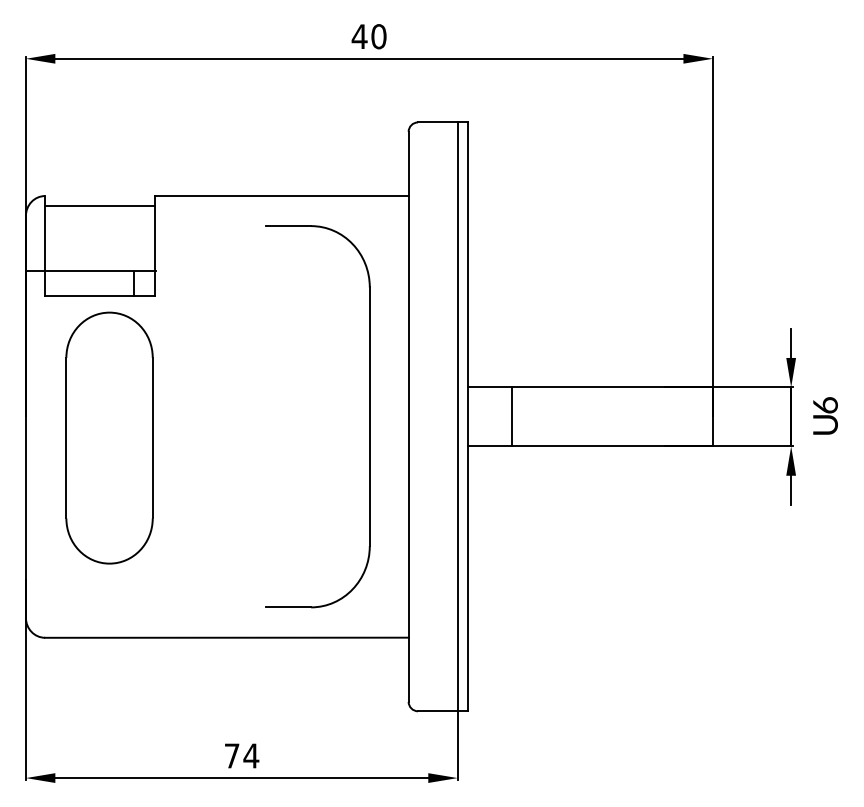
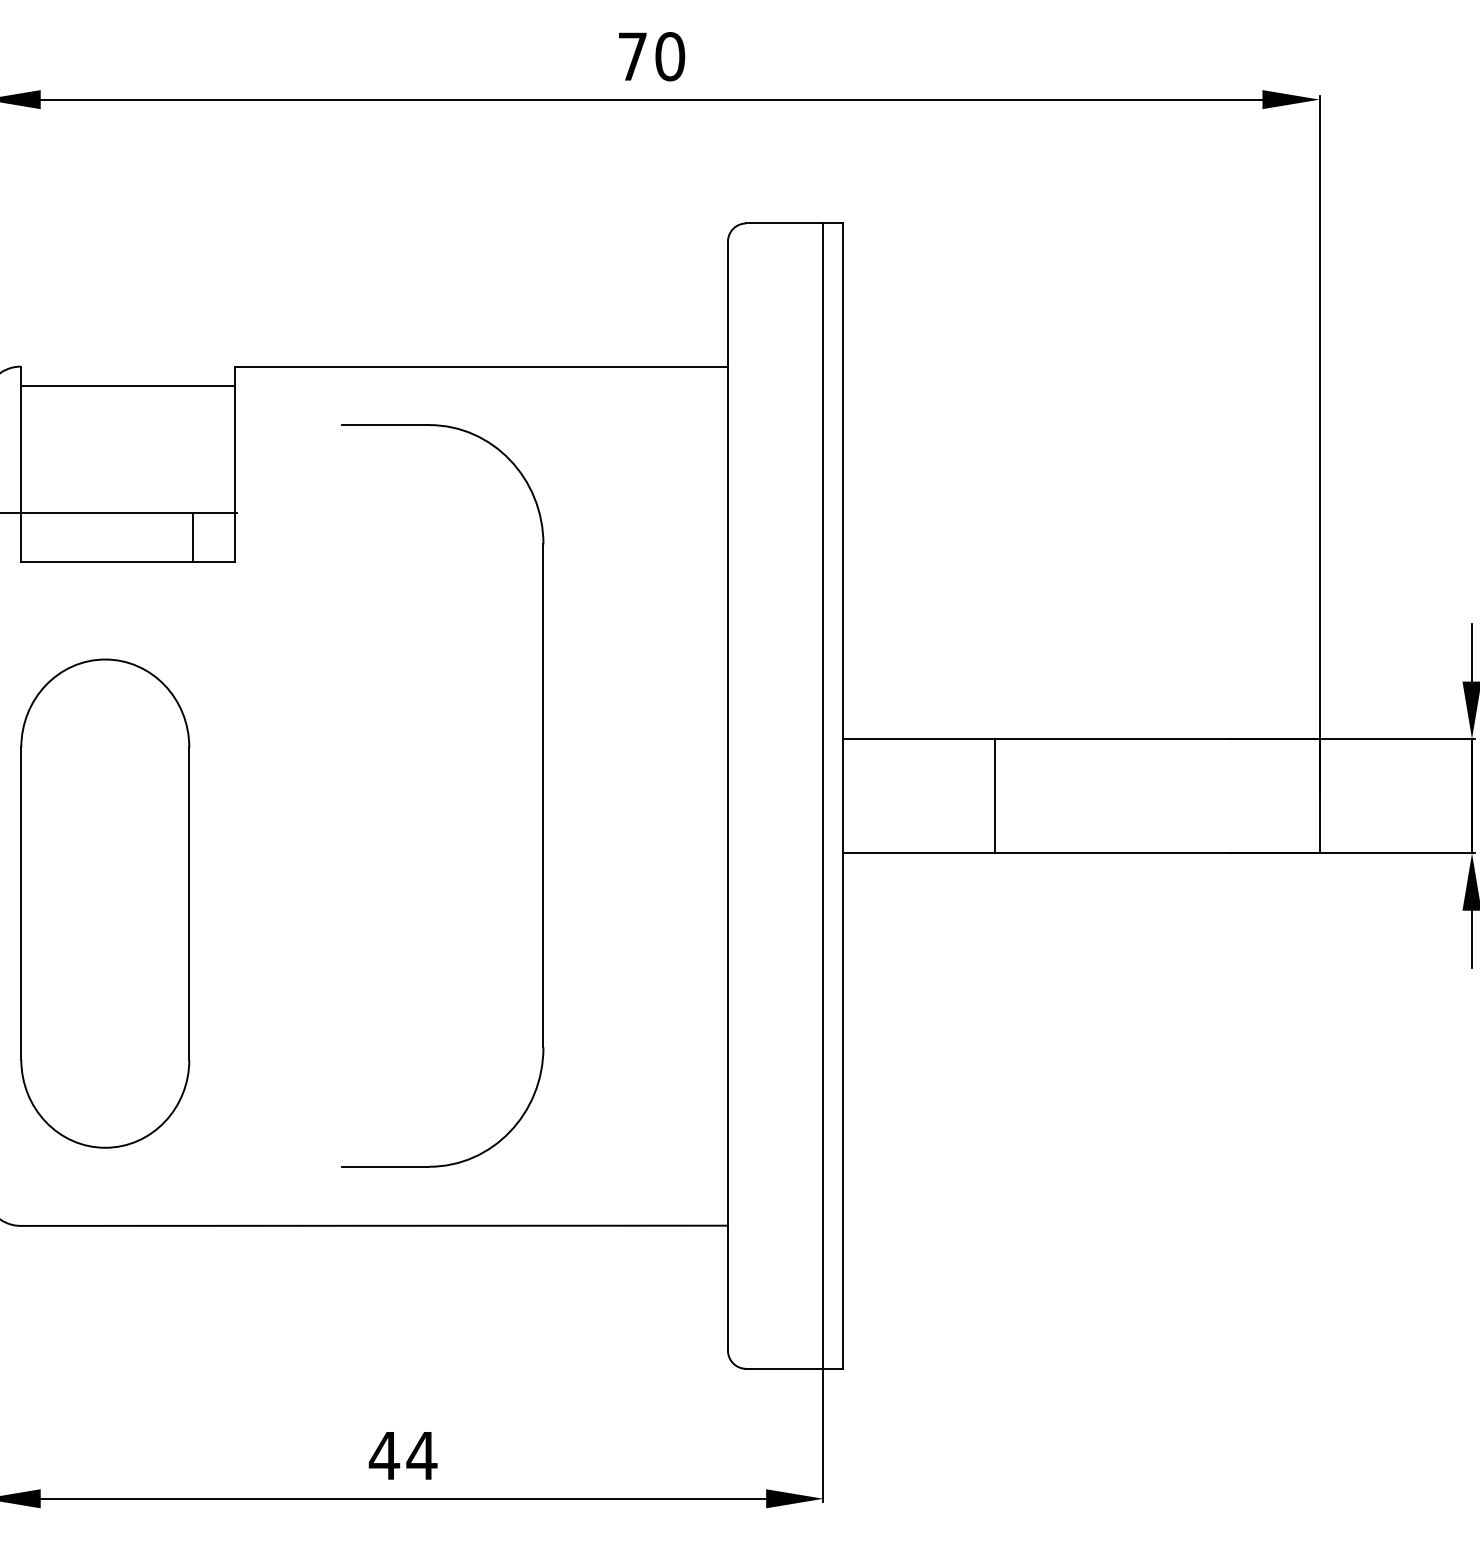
text: (359, 36) -> (632, 56), 40 -> 70
part: (369, 416) -> (542, 795), moved
line: (512, 416) -> (996, 795), moved
part: (109, 437) -> (105, 902), moved
text: (232, 755) -> (385, 1454), 74 -> 44

